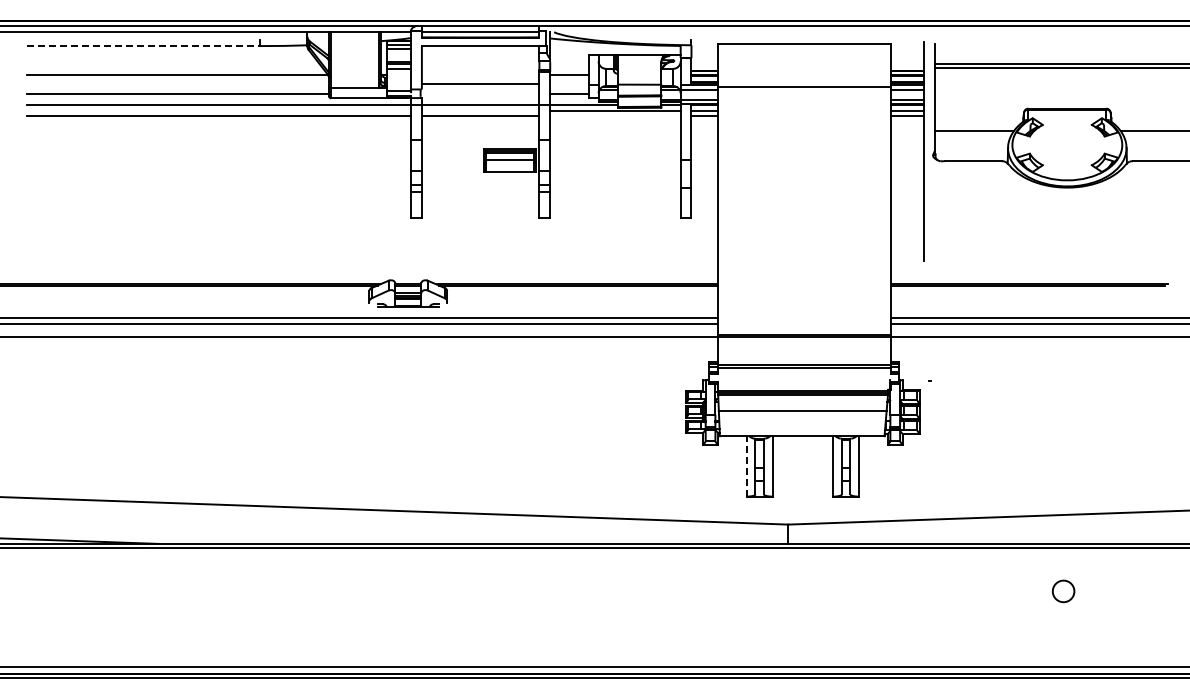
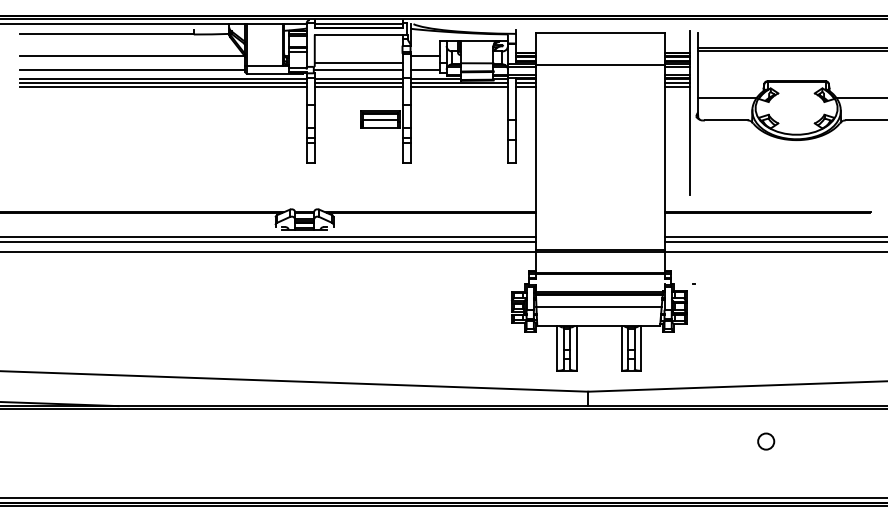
line: (143, 46) -> (106, 34), dashed -> solid
line: (480, 93) -> (358, 69), added
line: (219, 111) -> (163, 83), added
line: (480, 111) -> (358, 83), added
line: (615, 116) -> (459, 87), added
line: (746, 465) -> (557, 347), dashed -> solid
circle: (1063, 591) -> (766, 441), moved

